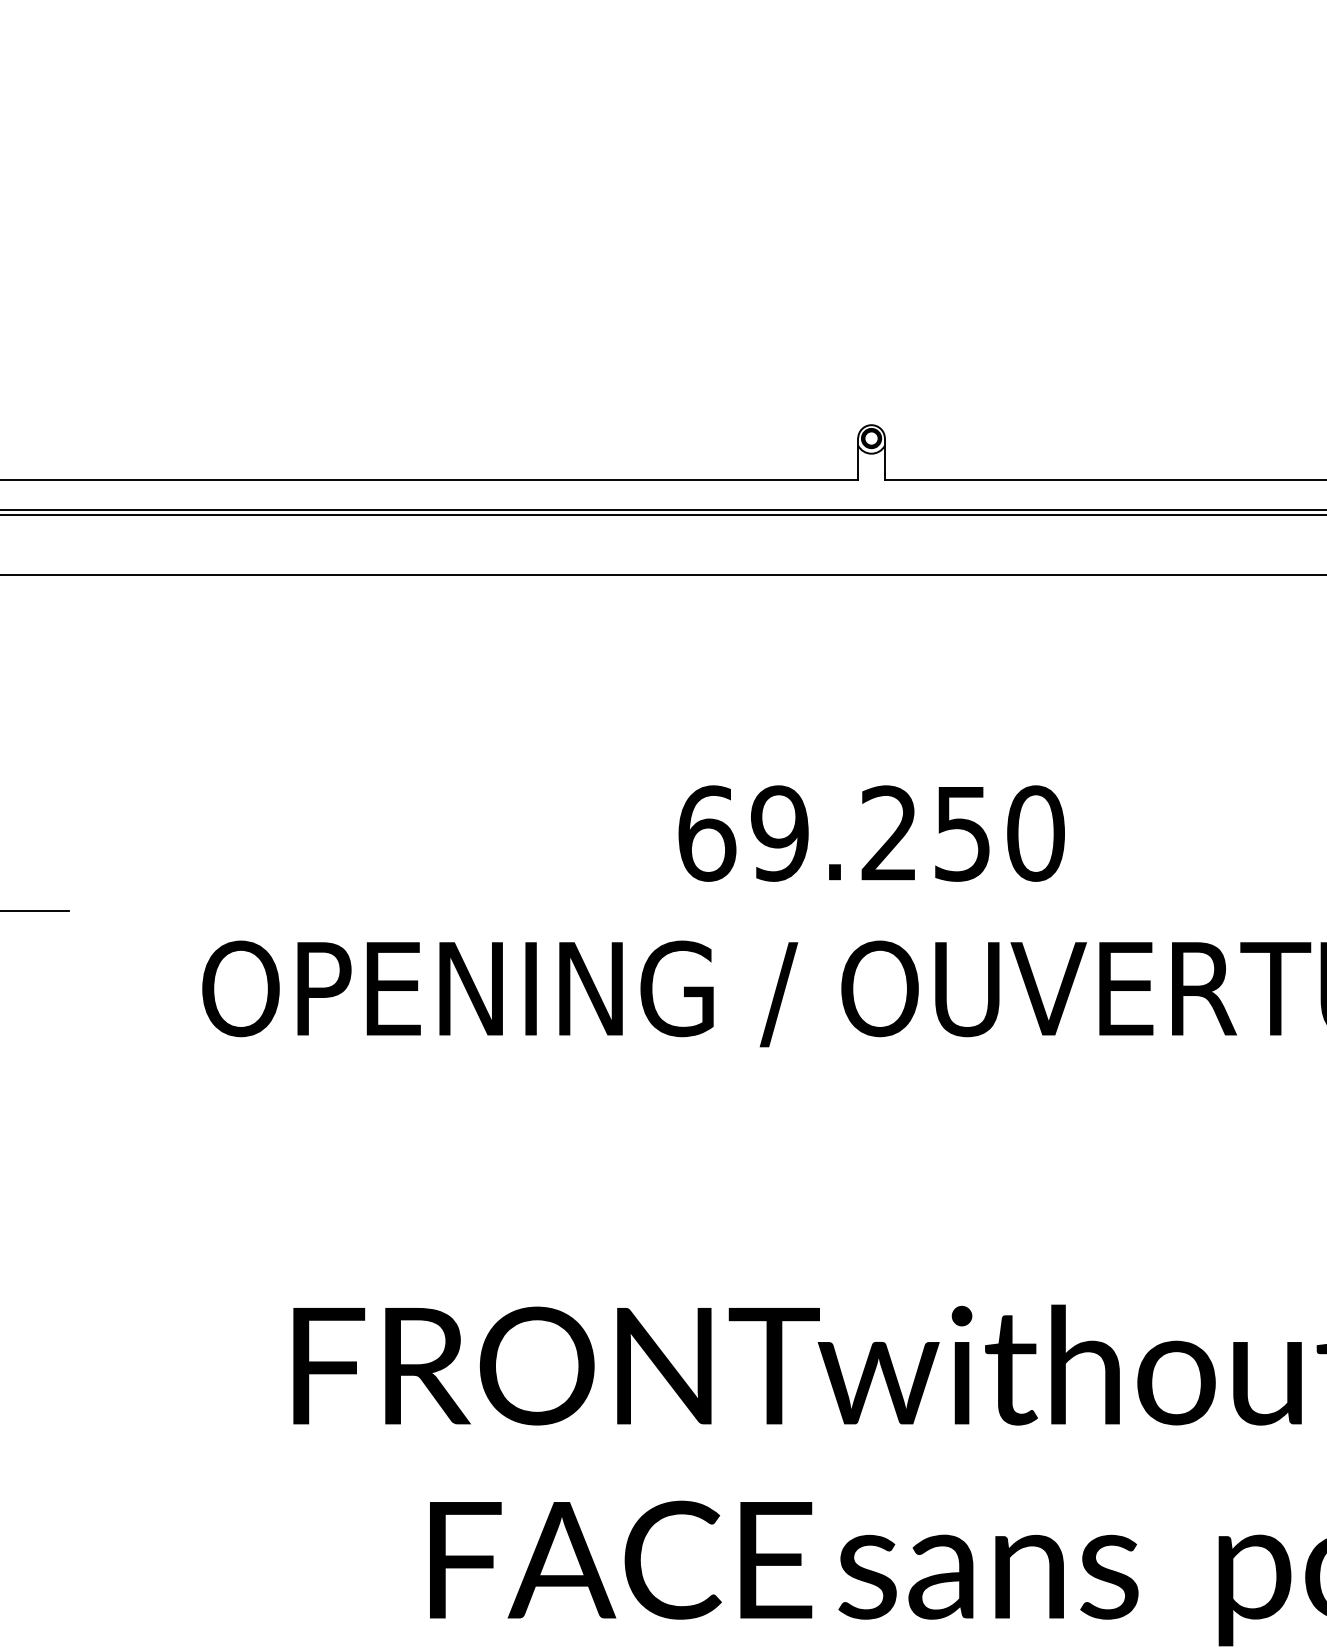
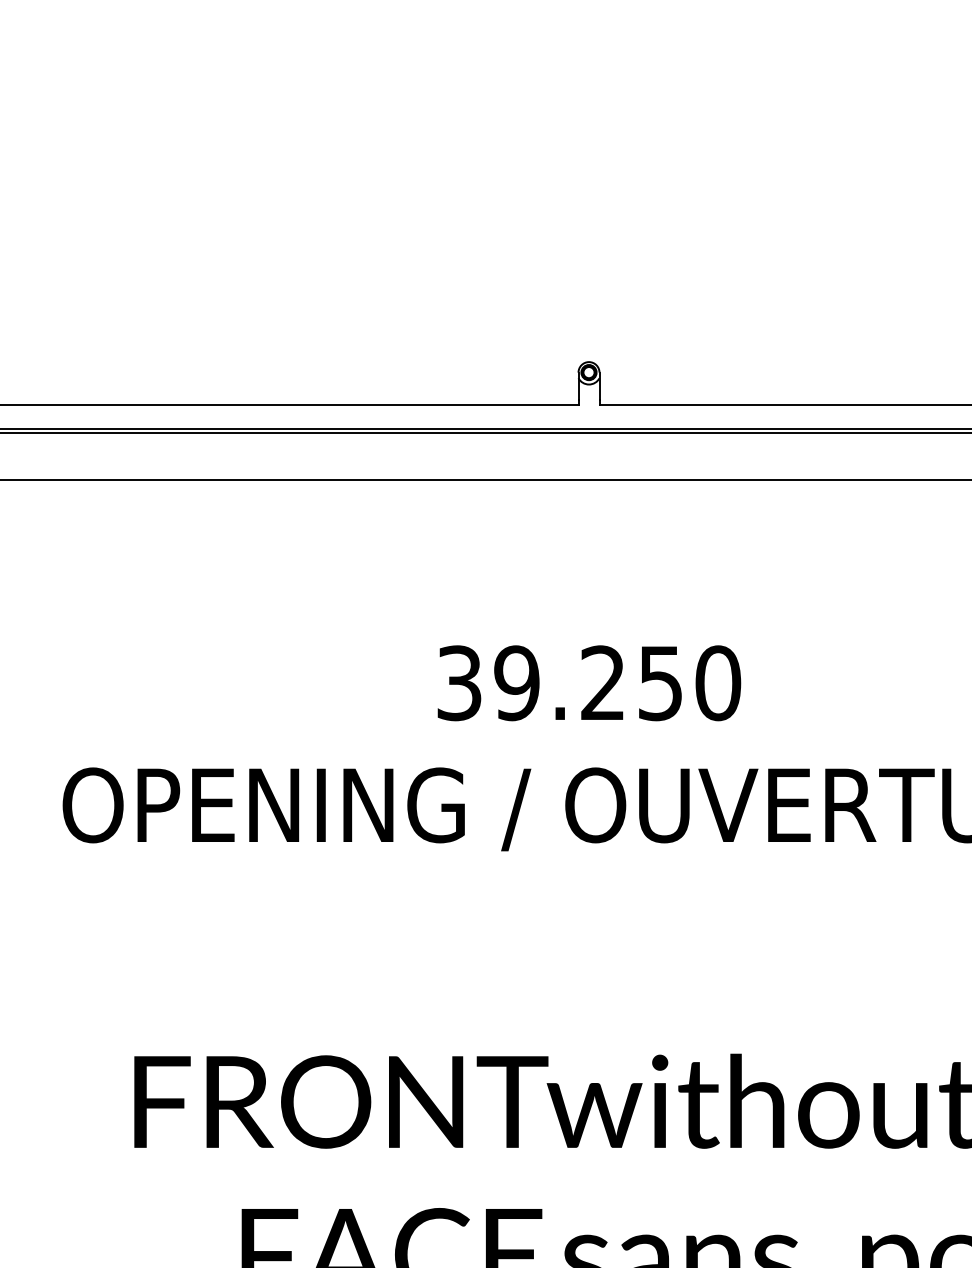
text: (707, 833) -> (460, 683), 69.250 -> 39.250

